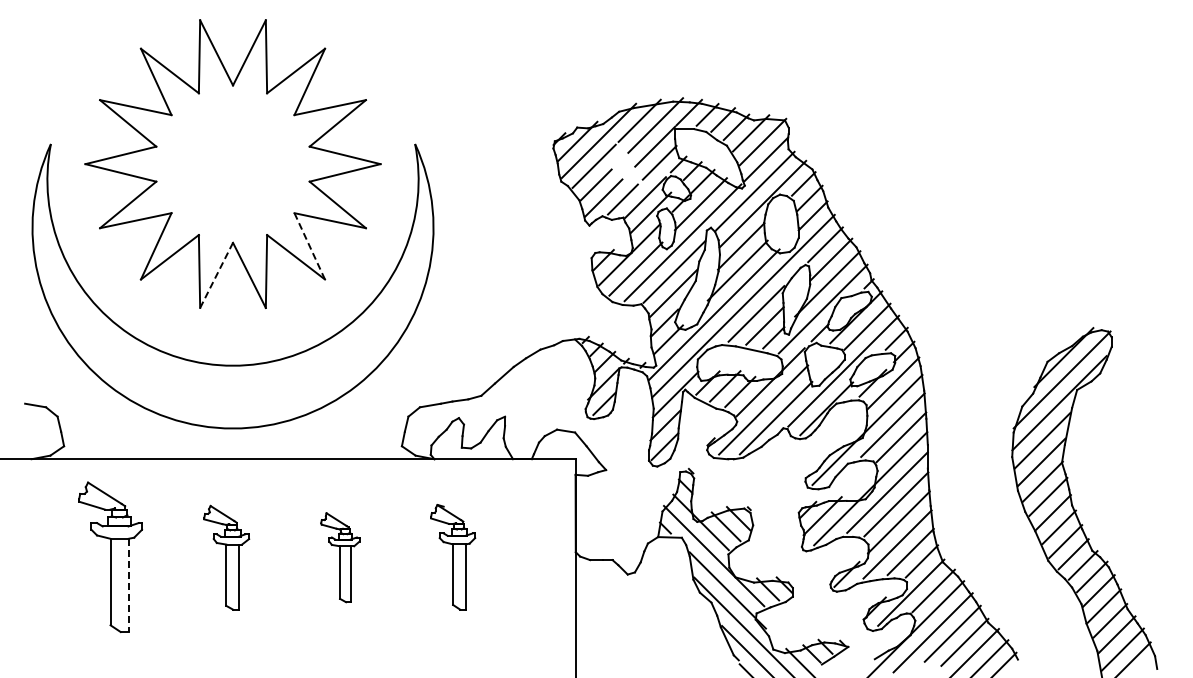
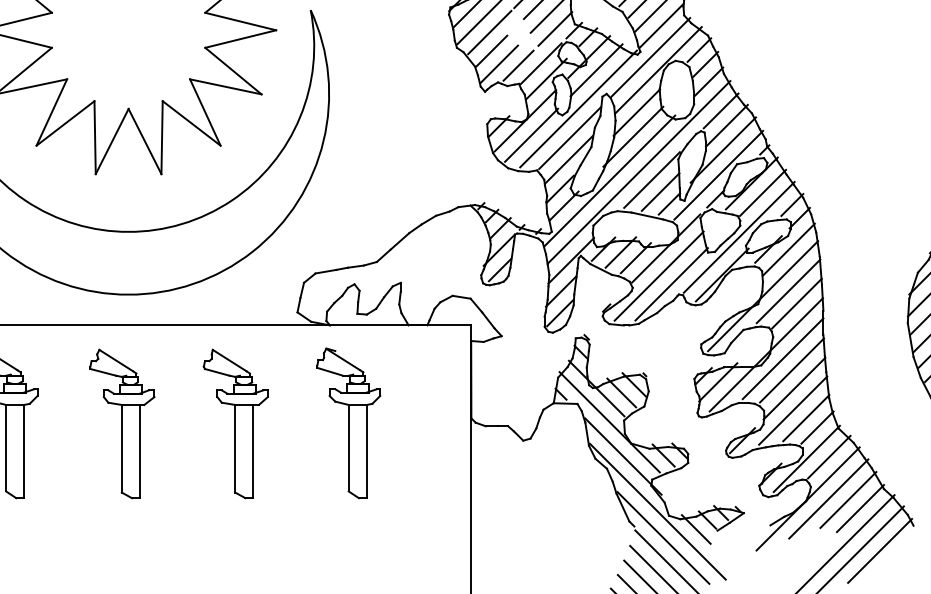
line: (309, 246) -> (205, 112), dashed -> solid
line: (216, 275) -> (112, 141), dashed -> solid
part: (226, 557) -> (122, 423), size x1.43
part: (340, 557) -> (236, 423), size x1.67
part: (452, 557) -> (348, 423), size x1.43
line: (128, 585) -> (24, 451), dashed -> solid

